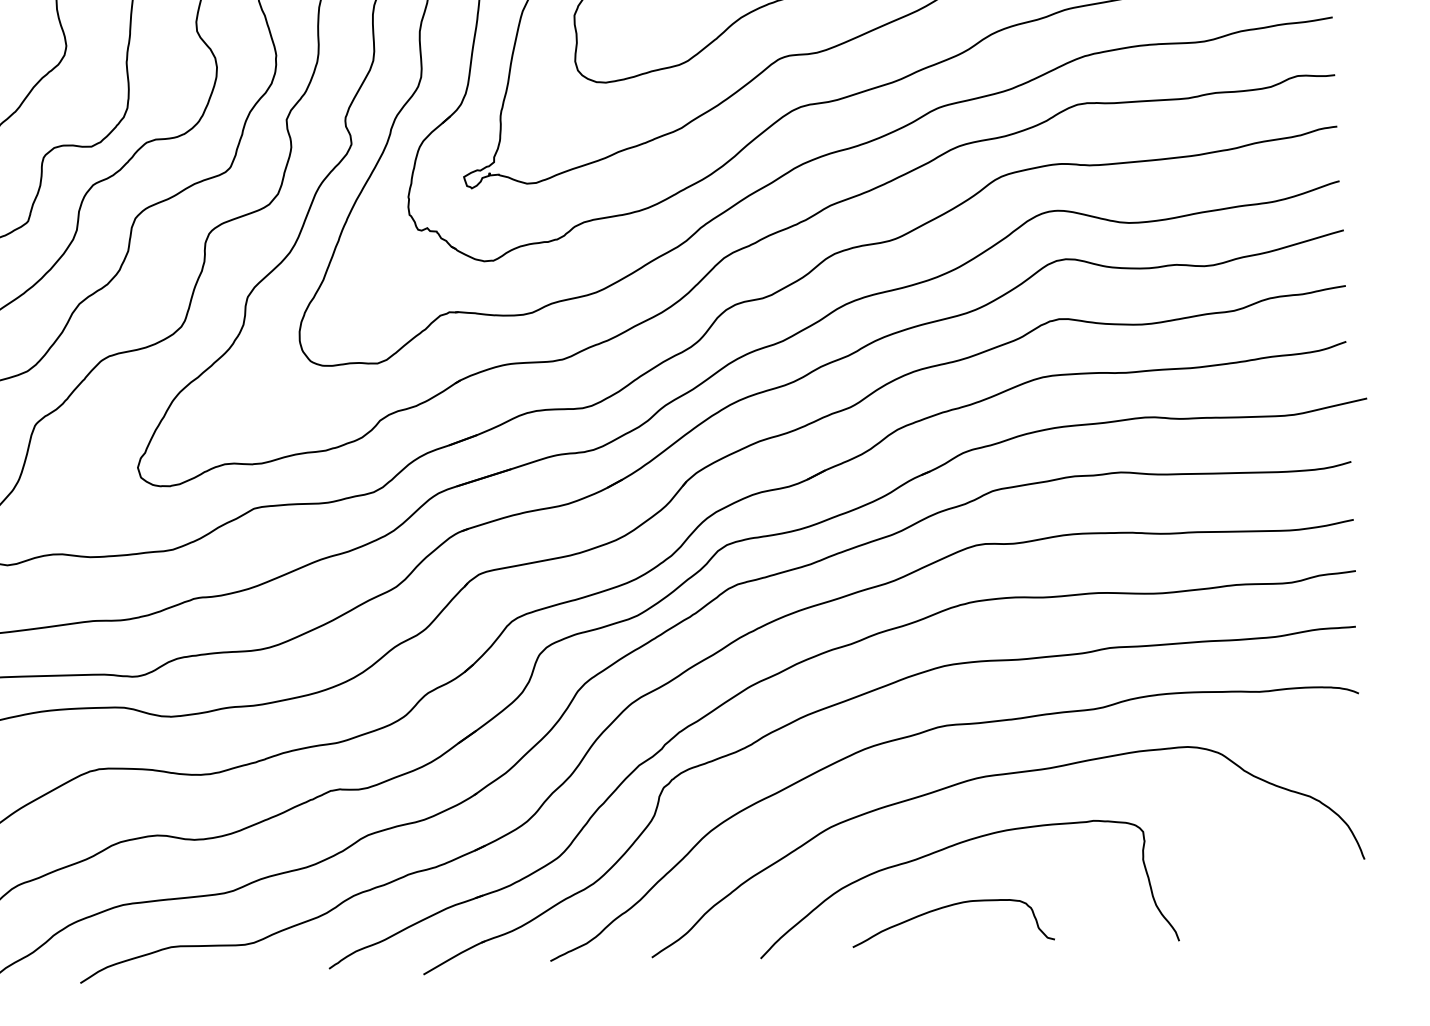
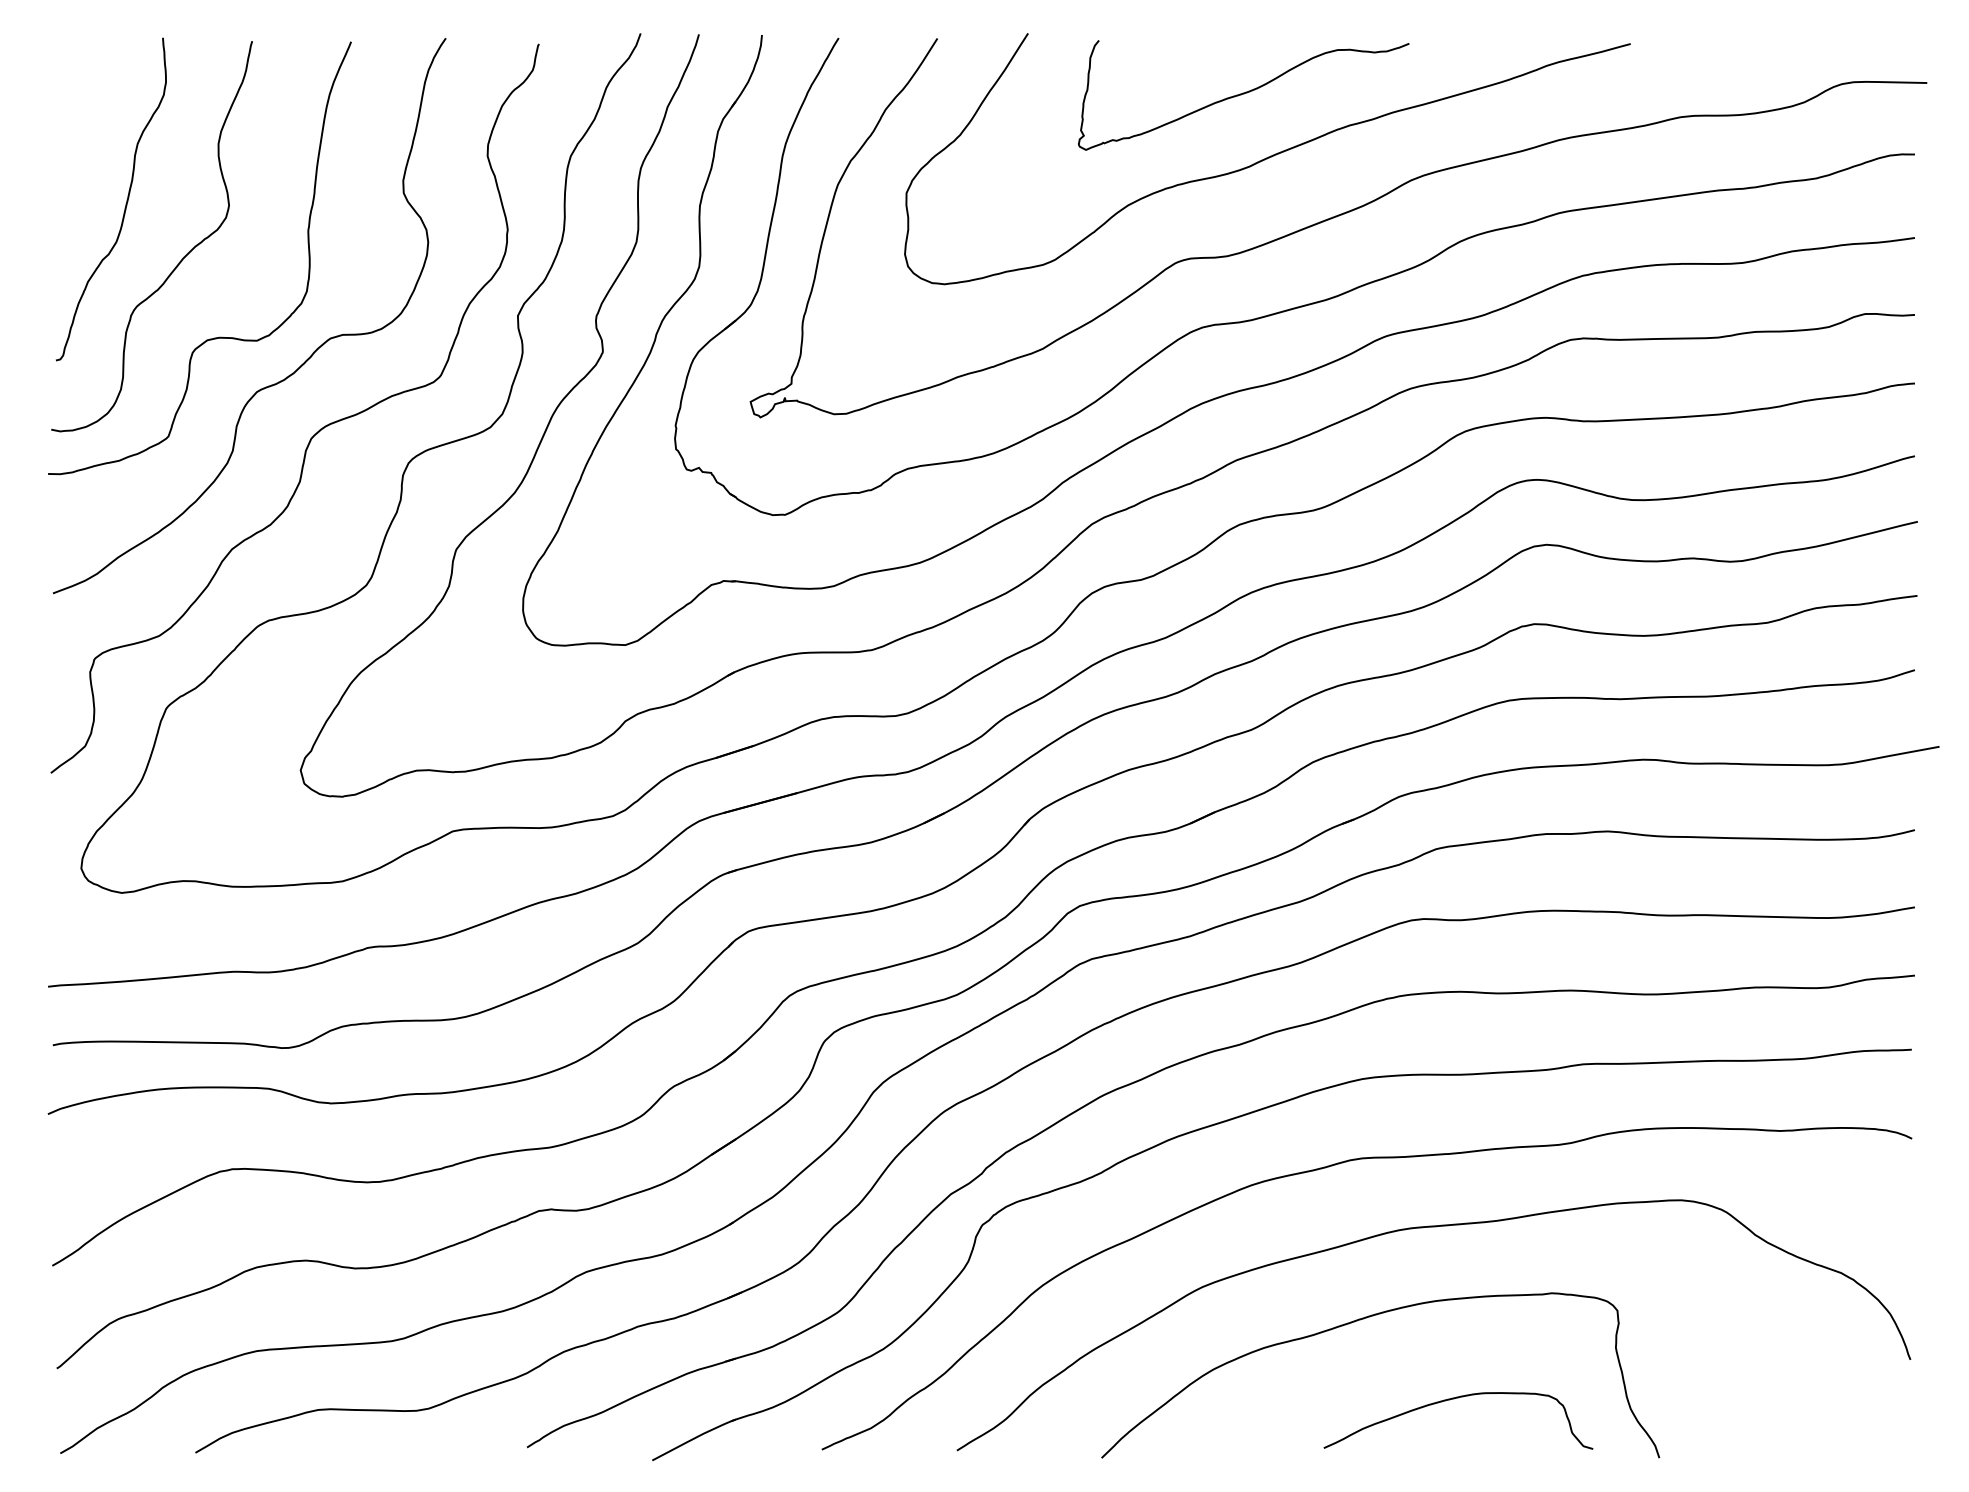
curve: (949, 906) -> (1454, 1399), moved

